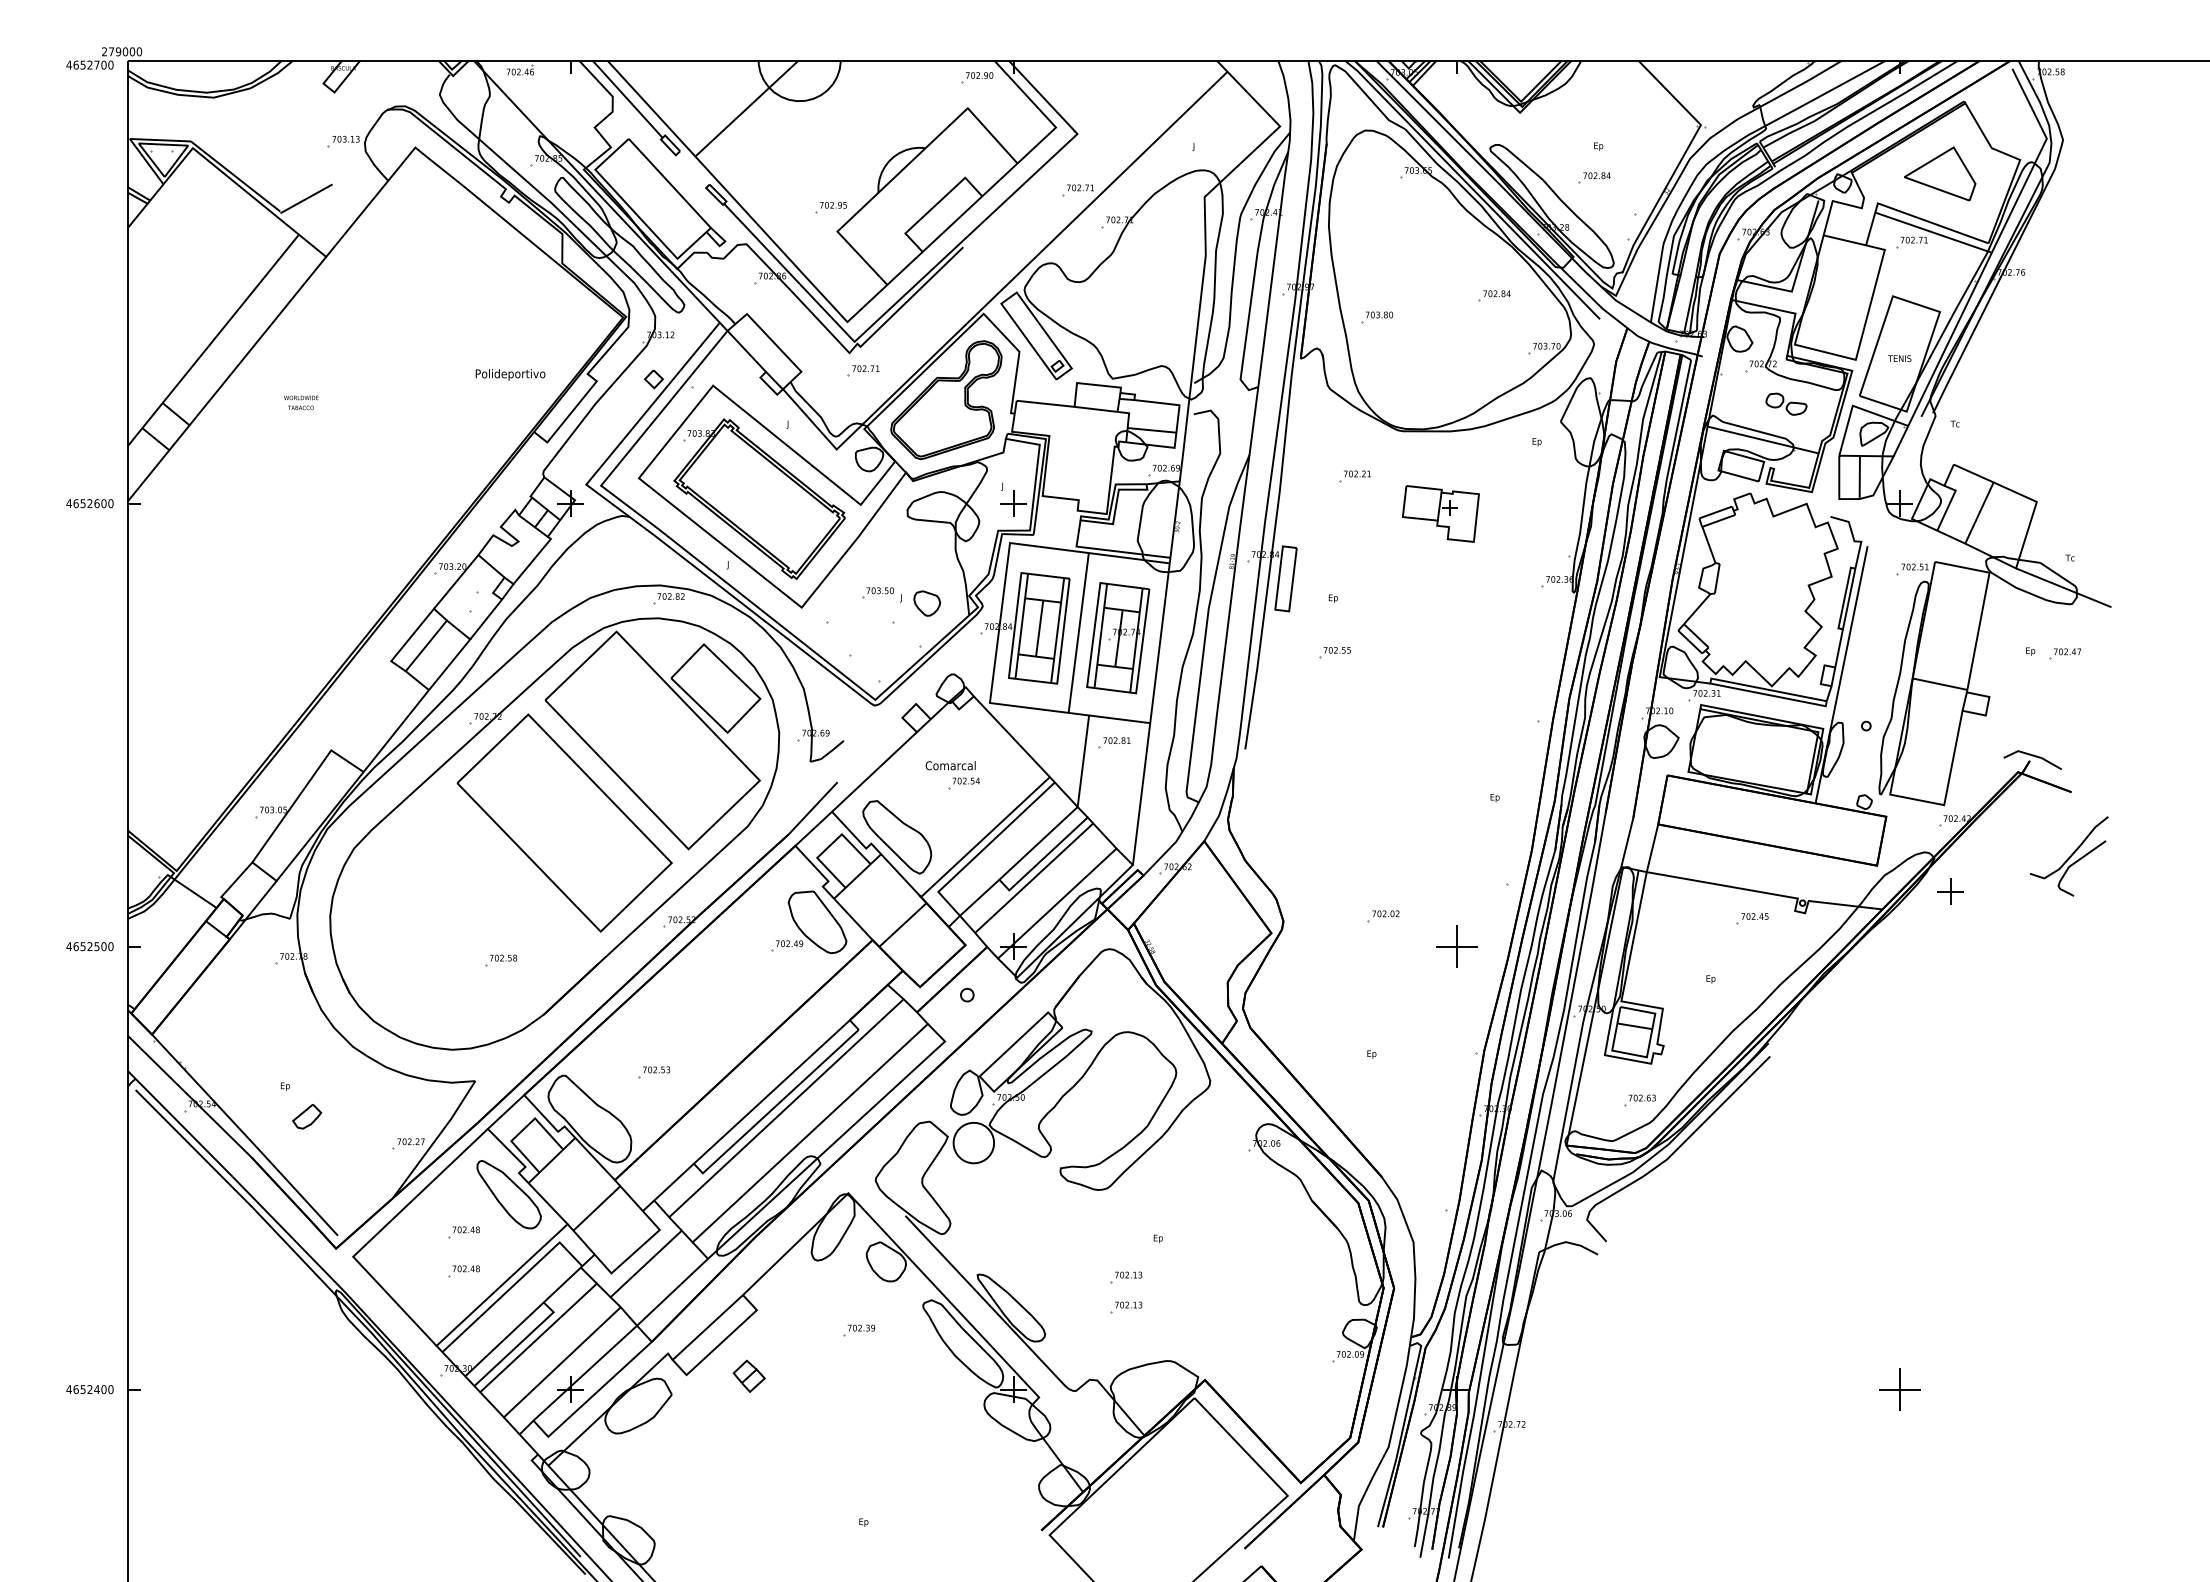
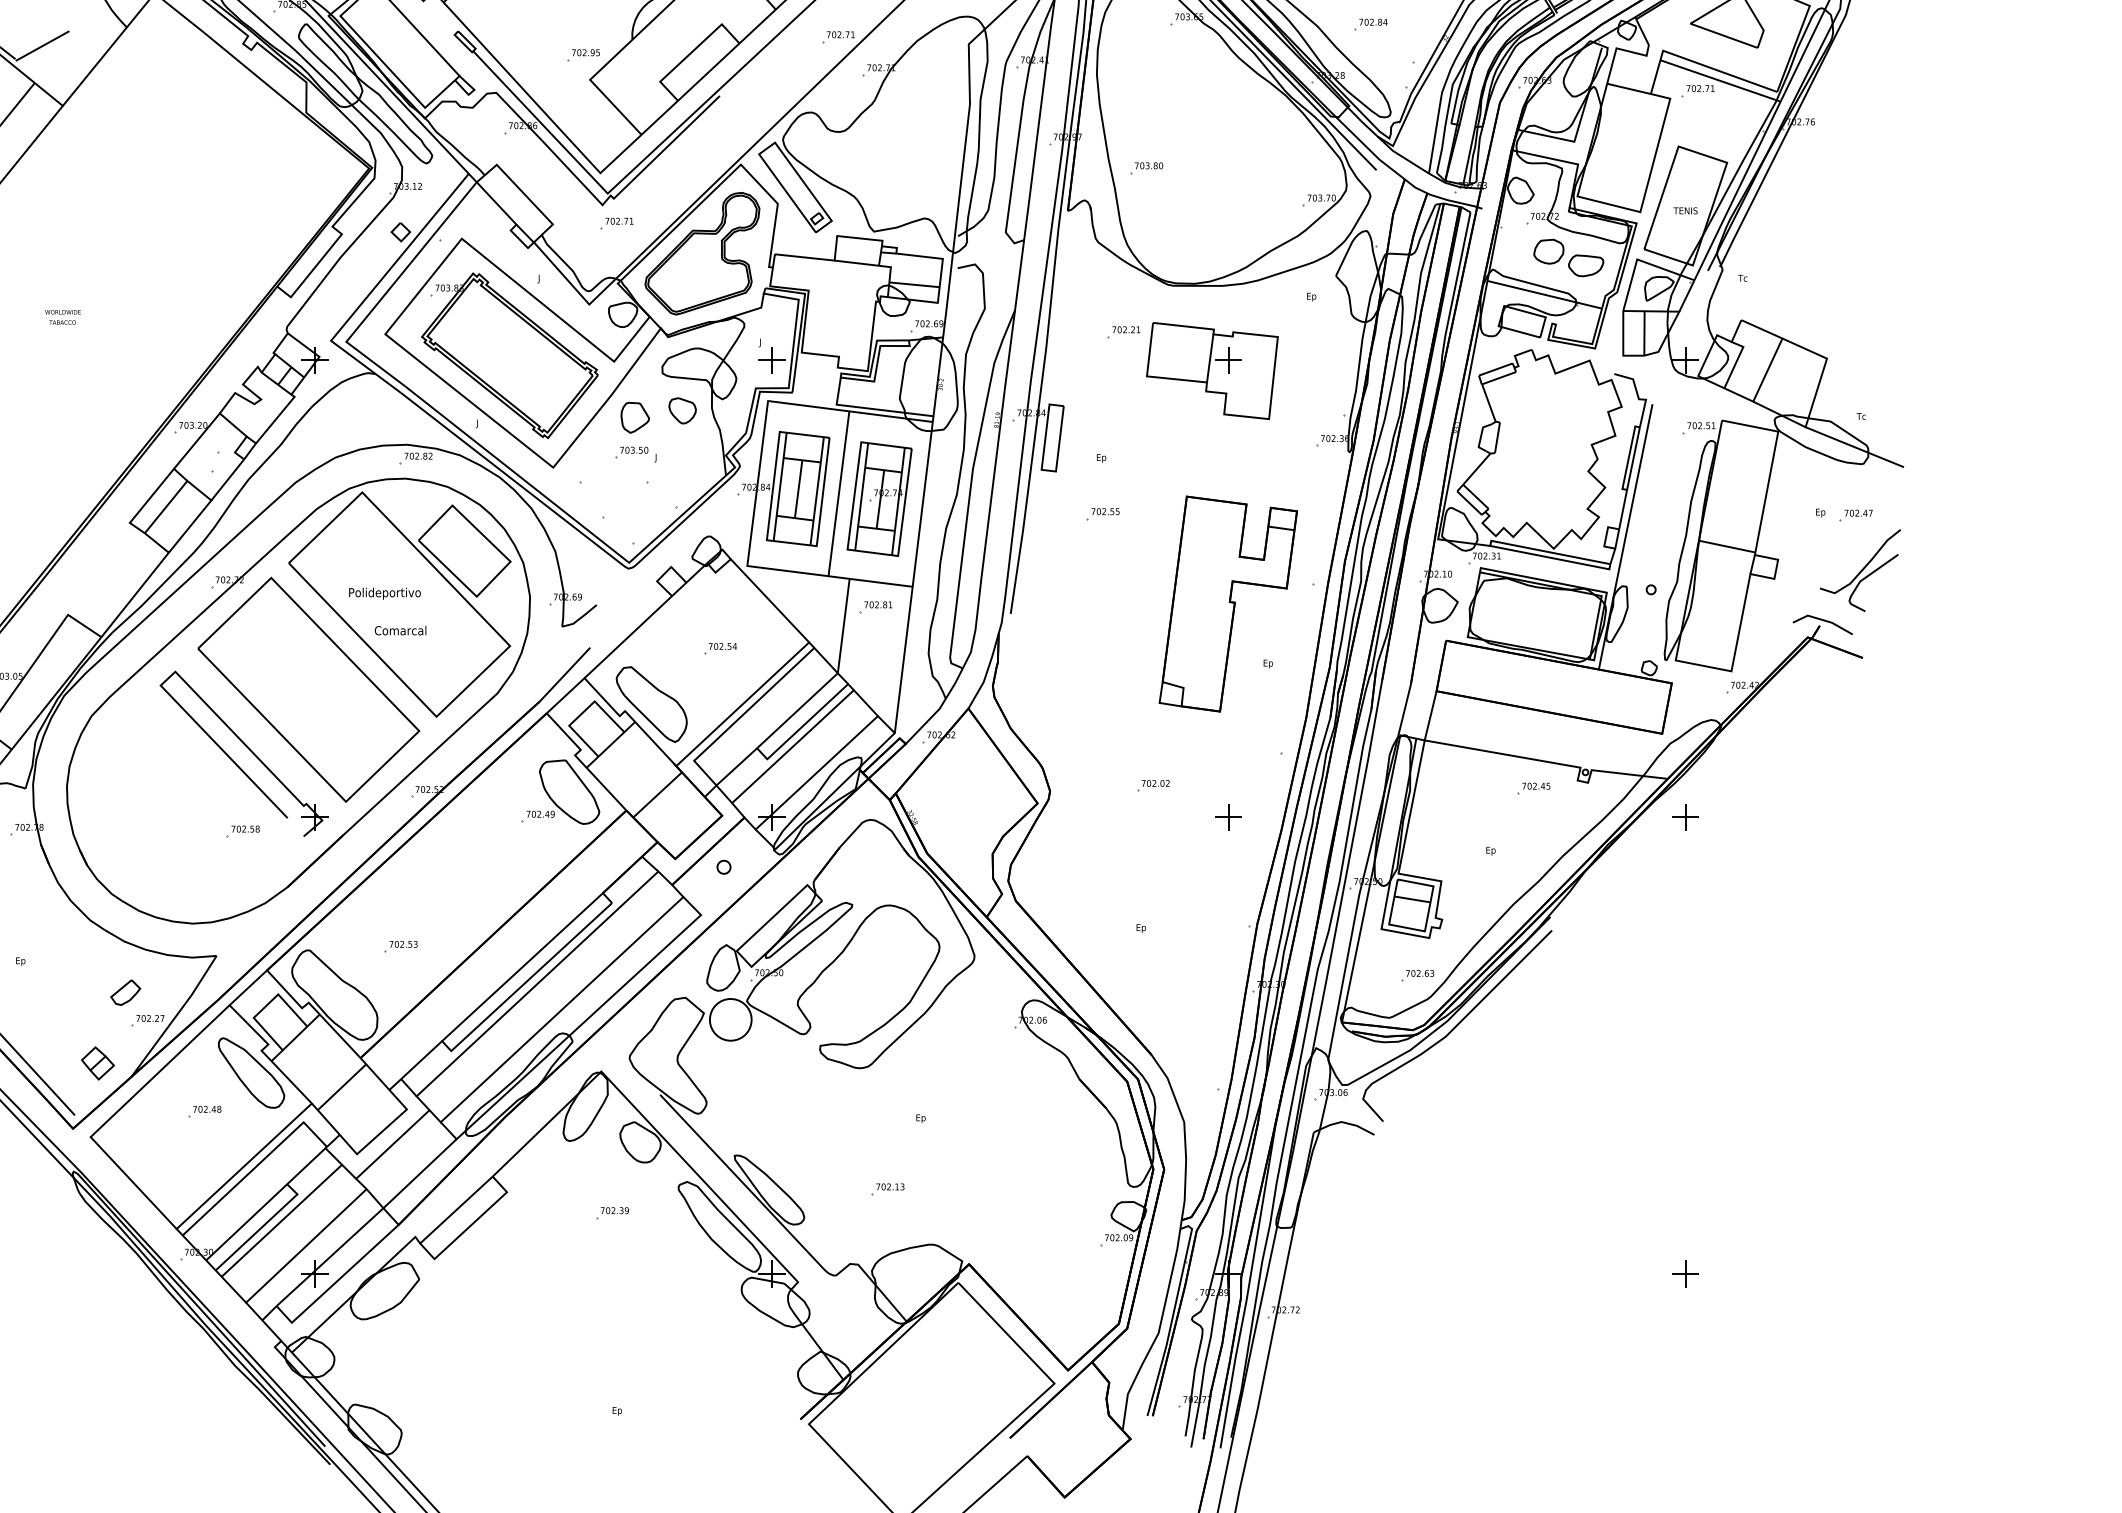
part: (1494, 295) -> (1267, 145), removed
text: (510, 374) -> (384, 593), moved
text: (301, 402) -> (63, 316), moved
part: (1786, 403) -> (1568, 257), size x1.67
part: (1440, 513) -> (1212, 370), size x1.67
part: (881, 558) -> (635, 416), added
part: (927, 603) -> (682, 410), moved
part: (1455, 739) -> (1227, 603), added
text: (950, 765) -> (400, 630), moved
part: (2069, 856) -> (1860, 570), moved
part: (501, 884) -> (243, 753), added
part: (1950, 891) -> (1685, 817), moved
part: (1456, 946) -> (1228, 817), size x0.62
part: (307, 1116) -> (126, 992), moved
part: (463, 1271) -> (204, 1152), removed
part: (1126, 1277) -> (888, 1158), removed
part: (748, 1375) -> (97, 1062), moved
part: (1899, 1389) -> (1685, 1273), size x0.62

